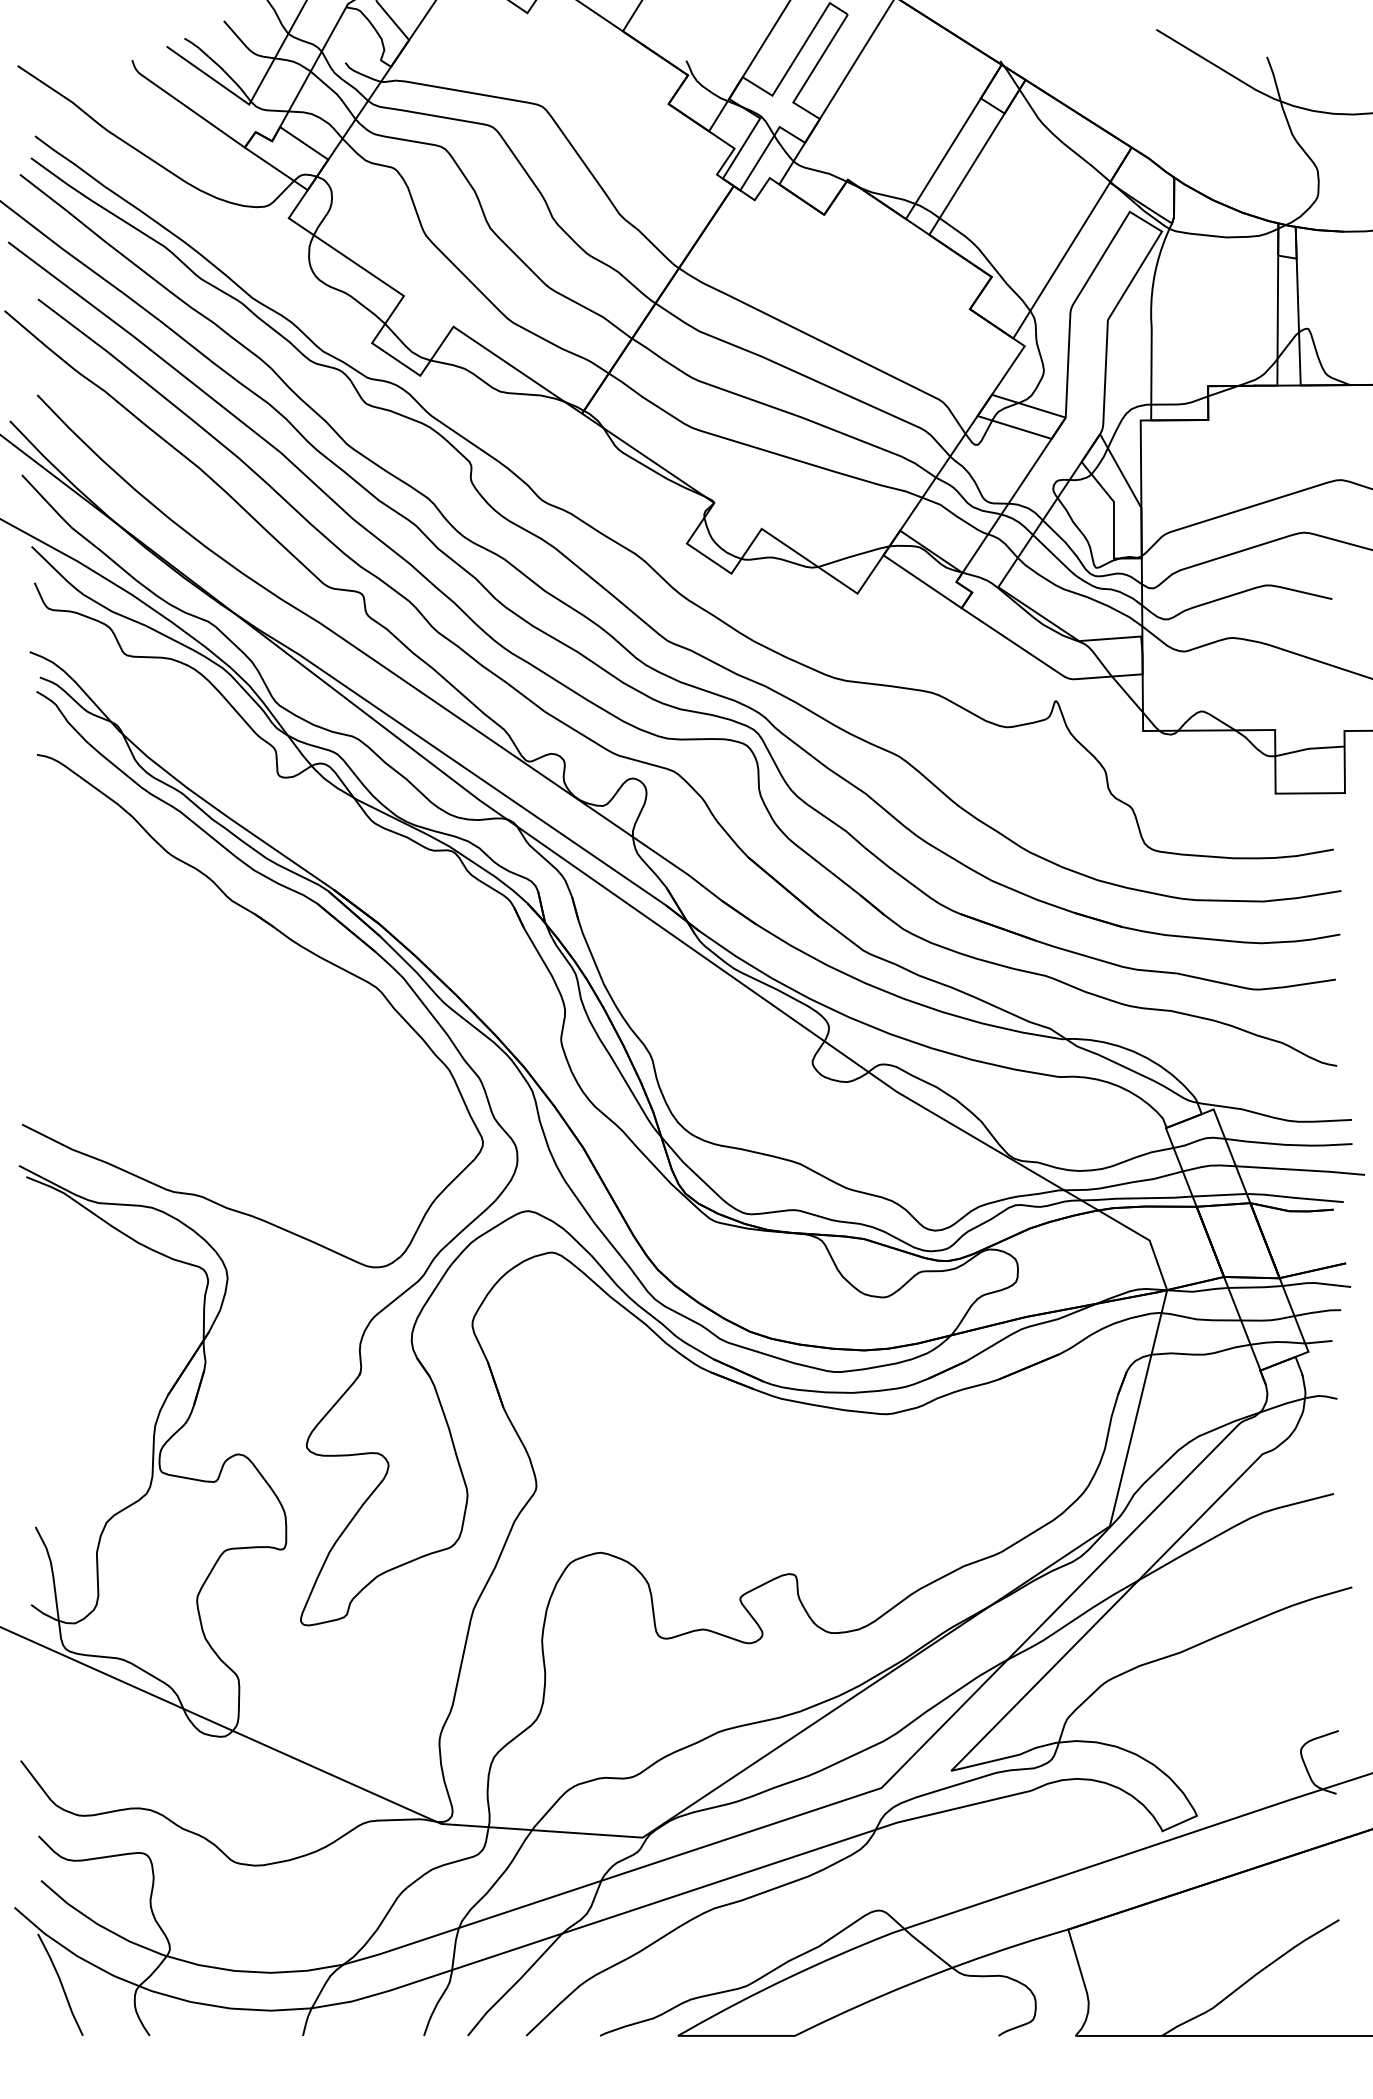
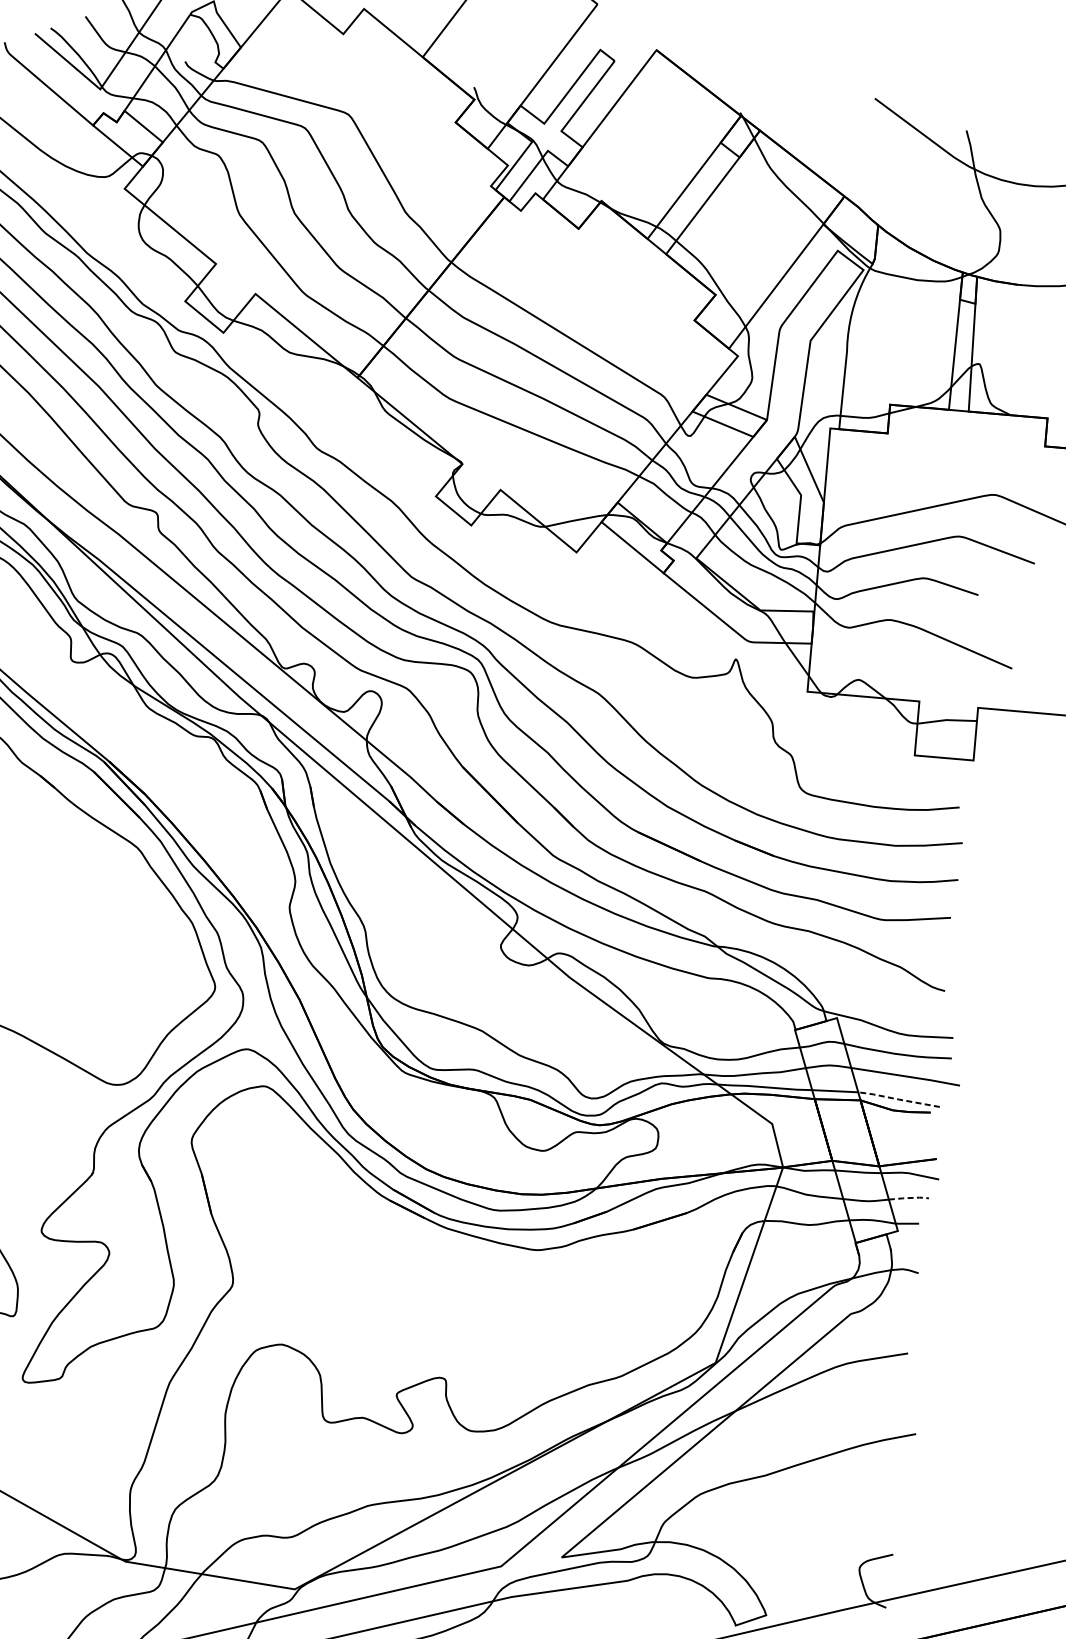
line: (1295, 1197) -> (899, 1099), solid -> dashed
line: (1317, 1312) -> (908, 1198), solid -> dashed

